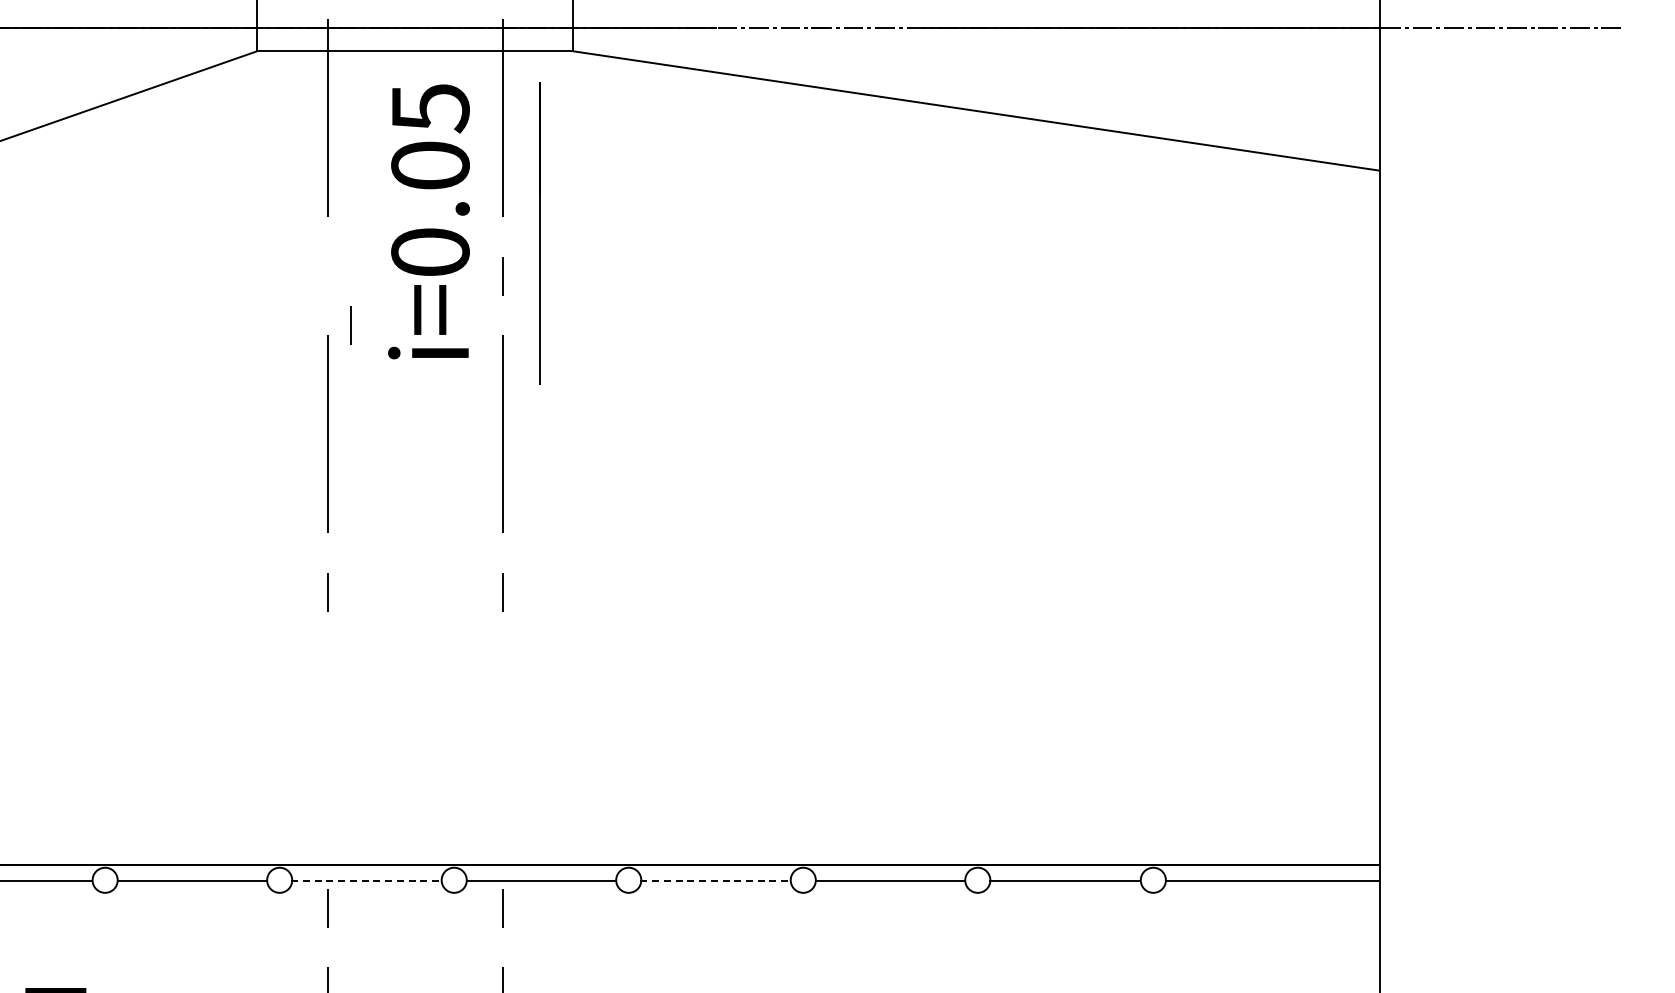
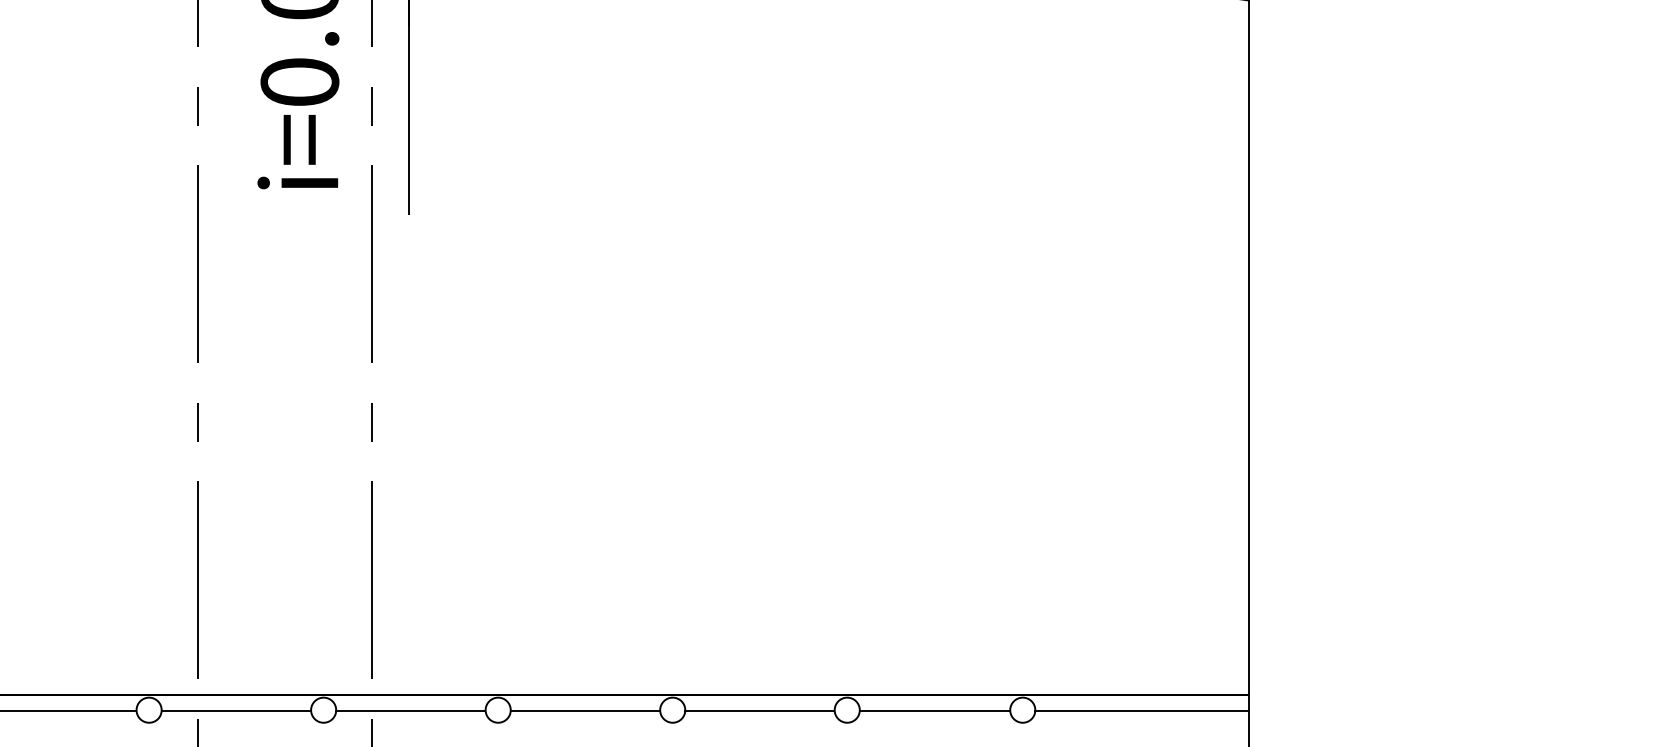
line: (350, 325) -> (196, 106), moved
line: (327, 749) -> (196, 579), added
line: (502, 749) -> (371, 579), added
line: (367, 880) -> (236, 710), dashed -> solid
line: (716, 880) -> (585, 710), dashed -> solid

